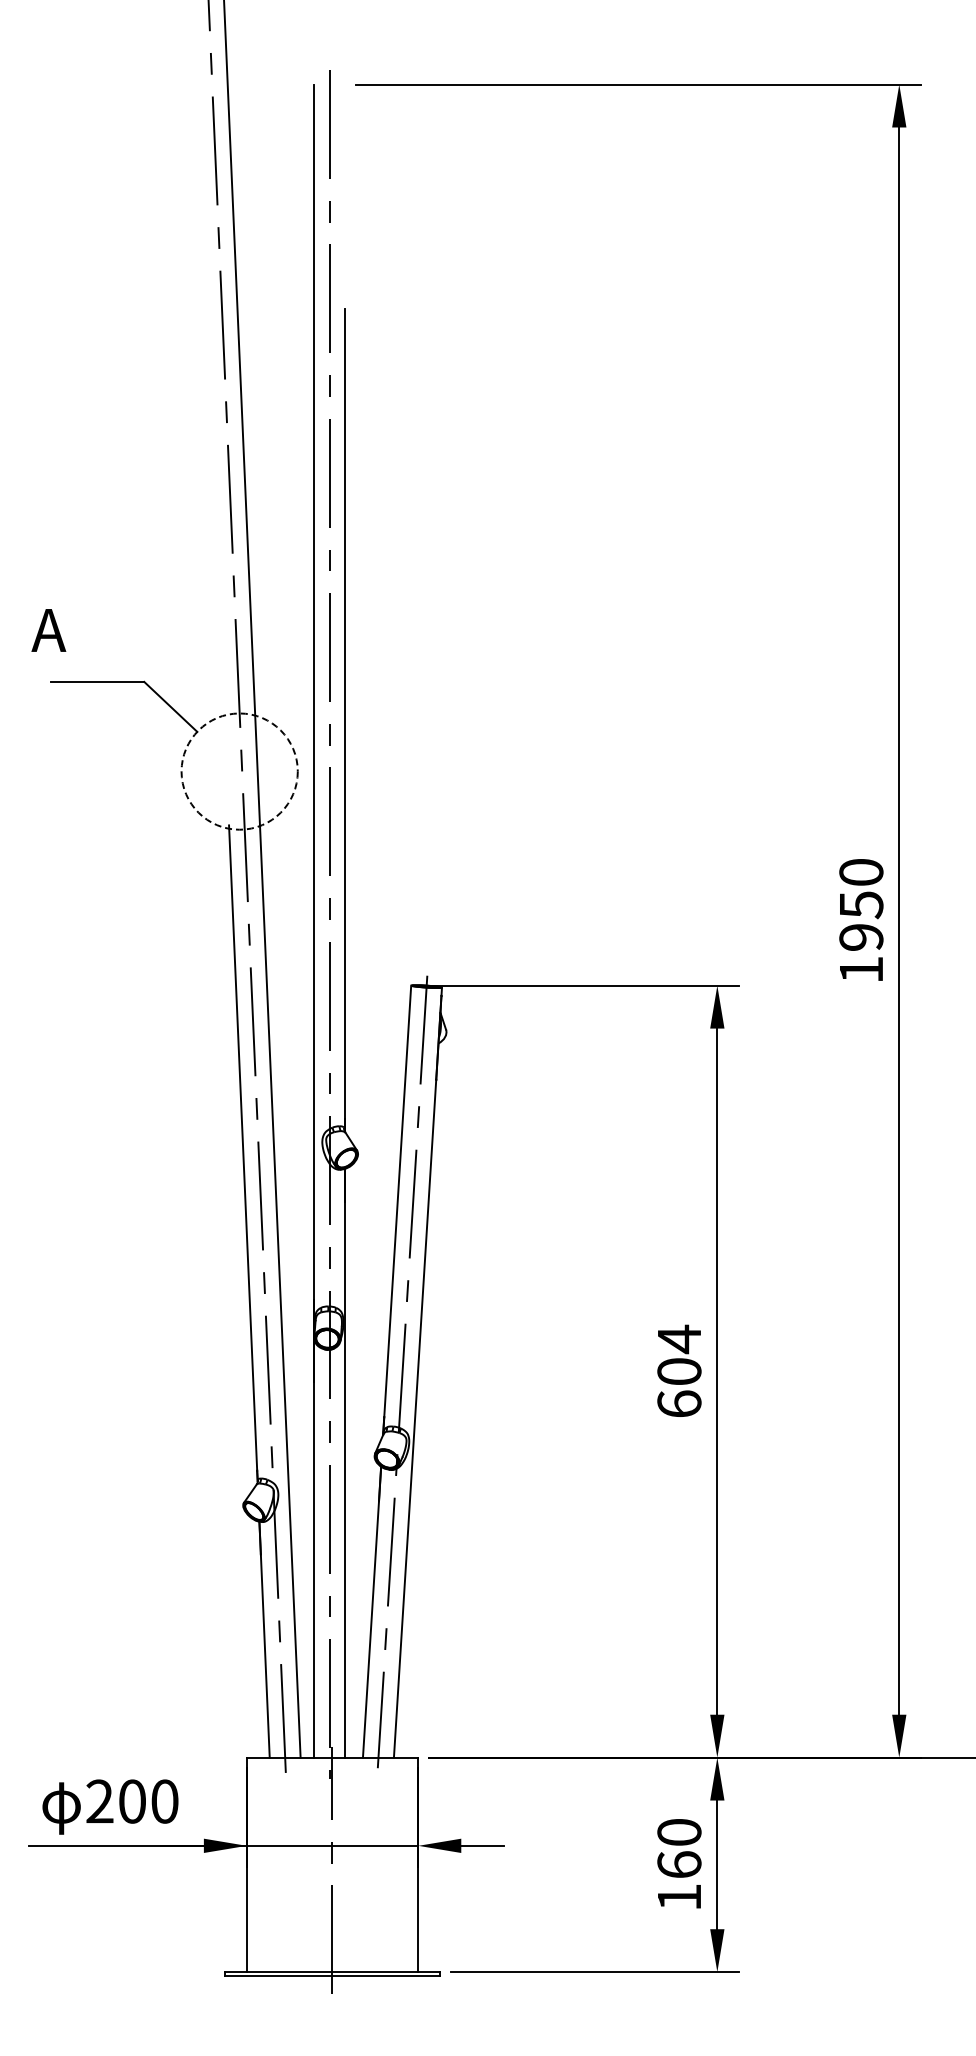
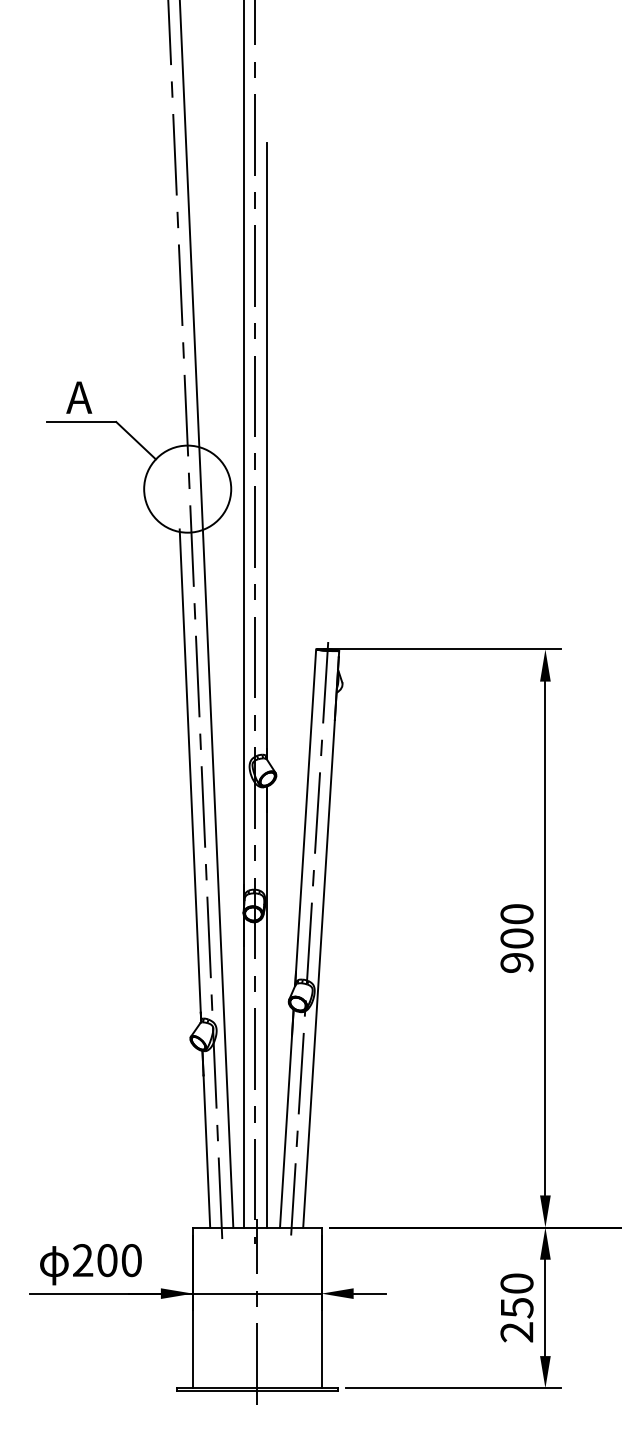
text: (48, 630) -> (78, 397), moved
circle: (239, 771) -> (187, 489), dashed -> solid
text: (679, 1370) -> (517, 937), 604 -> 900
text: (679, 1880) -> (517, 1319), 160 -> 250

